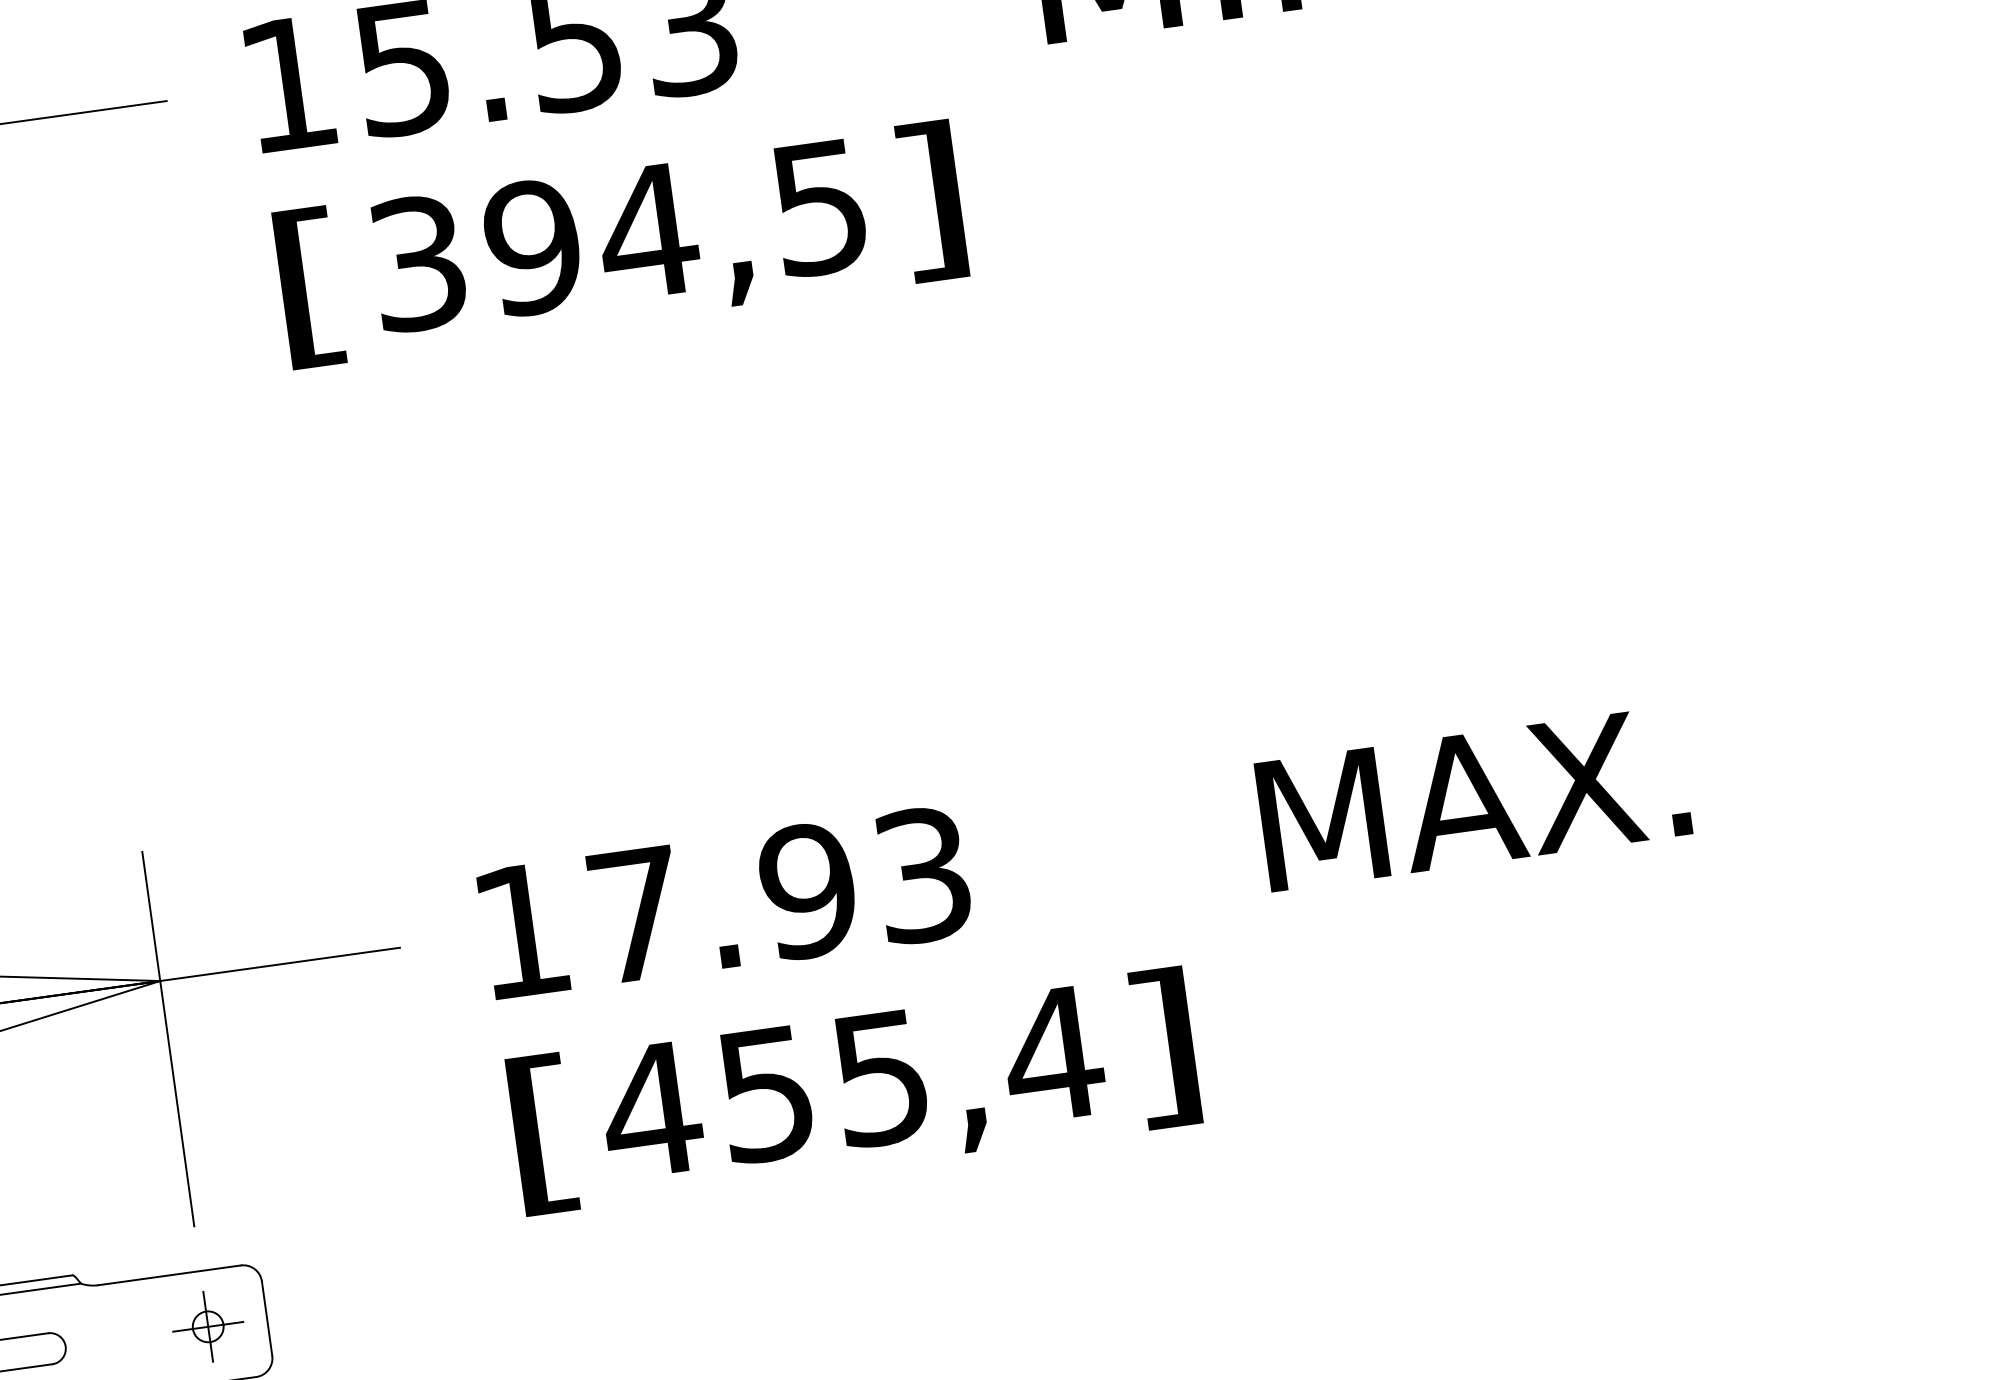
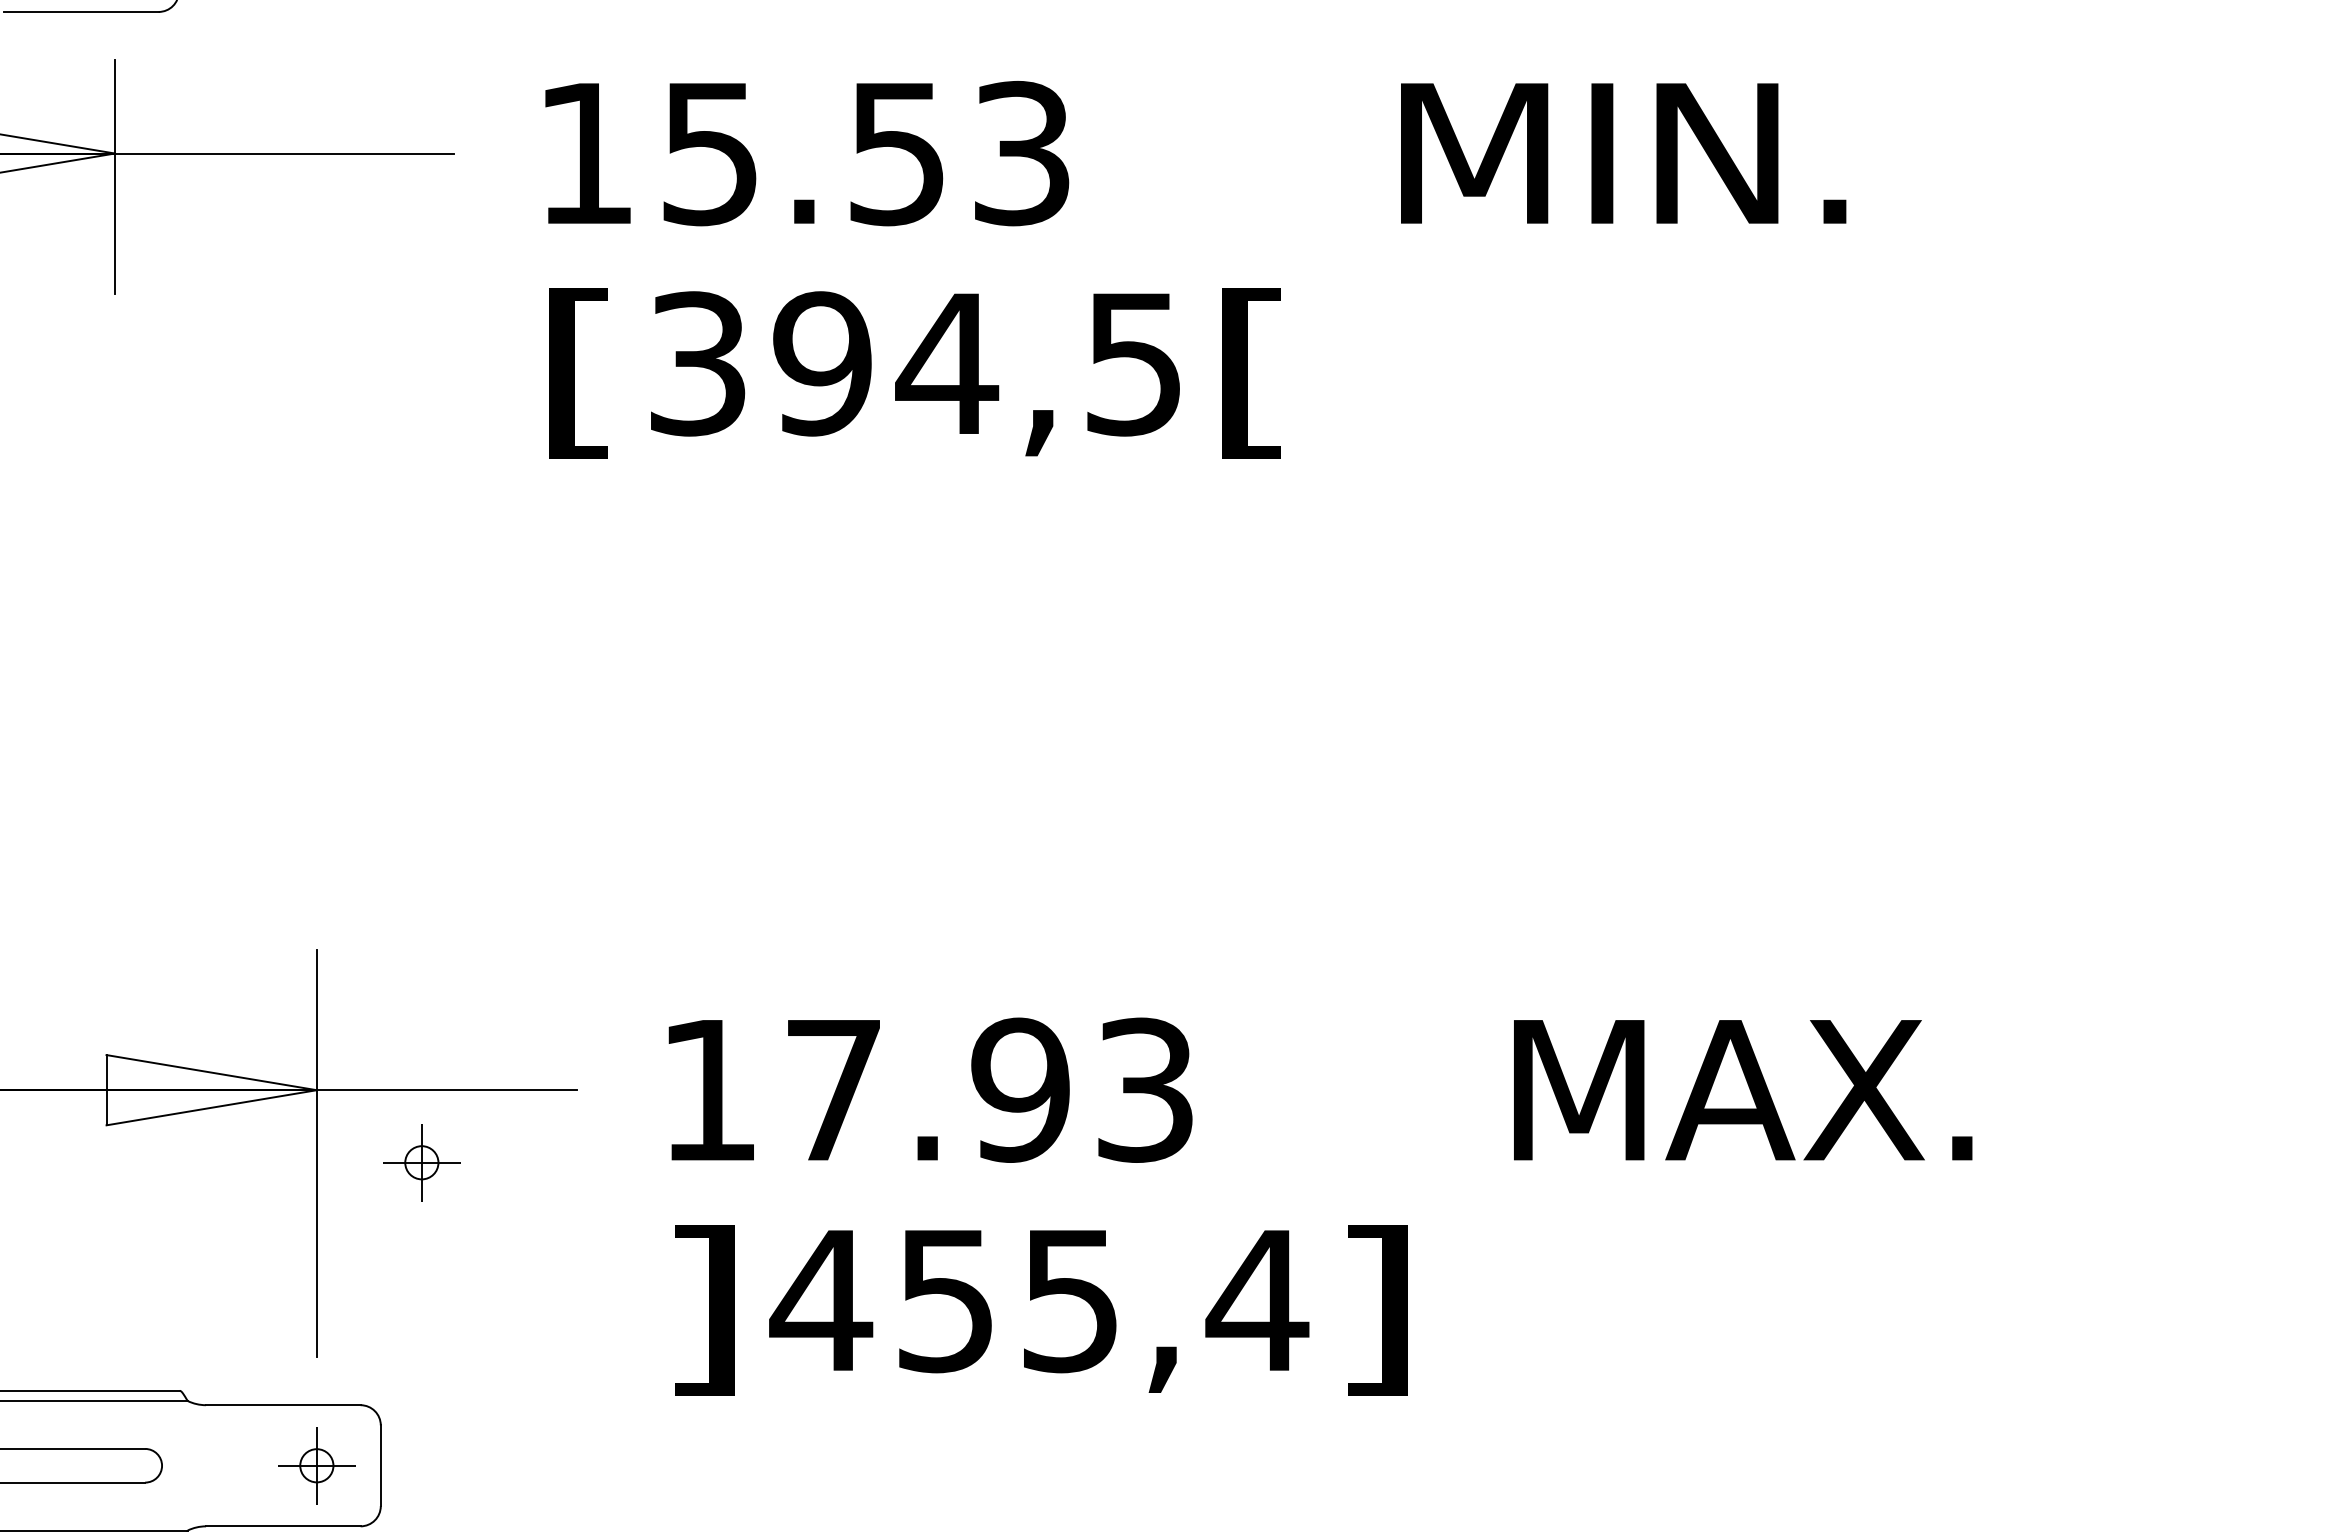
text: (931, 201) -> (1253, 373), ] -> [
part: (265, 1034) -> (421, 1162), added
text: (544, 1134) -> (703, 1310), [ -> ]

